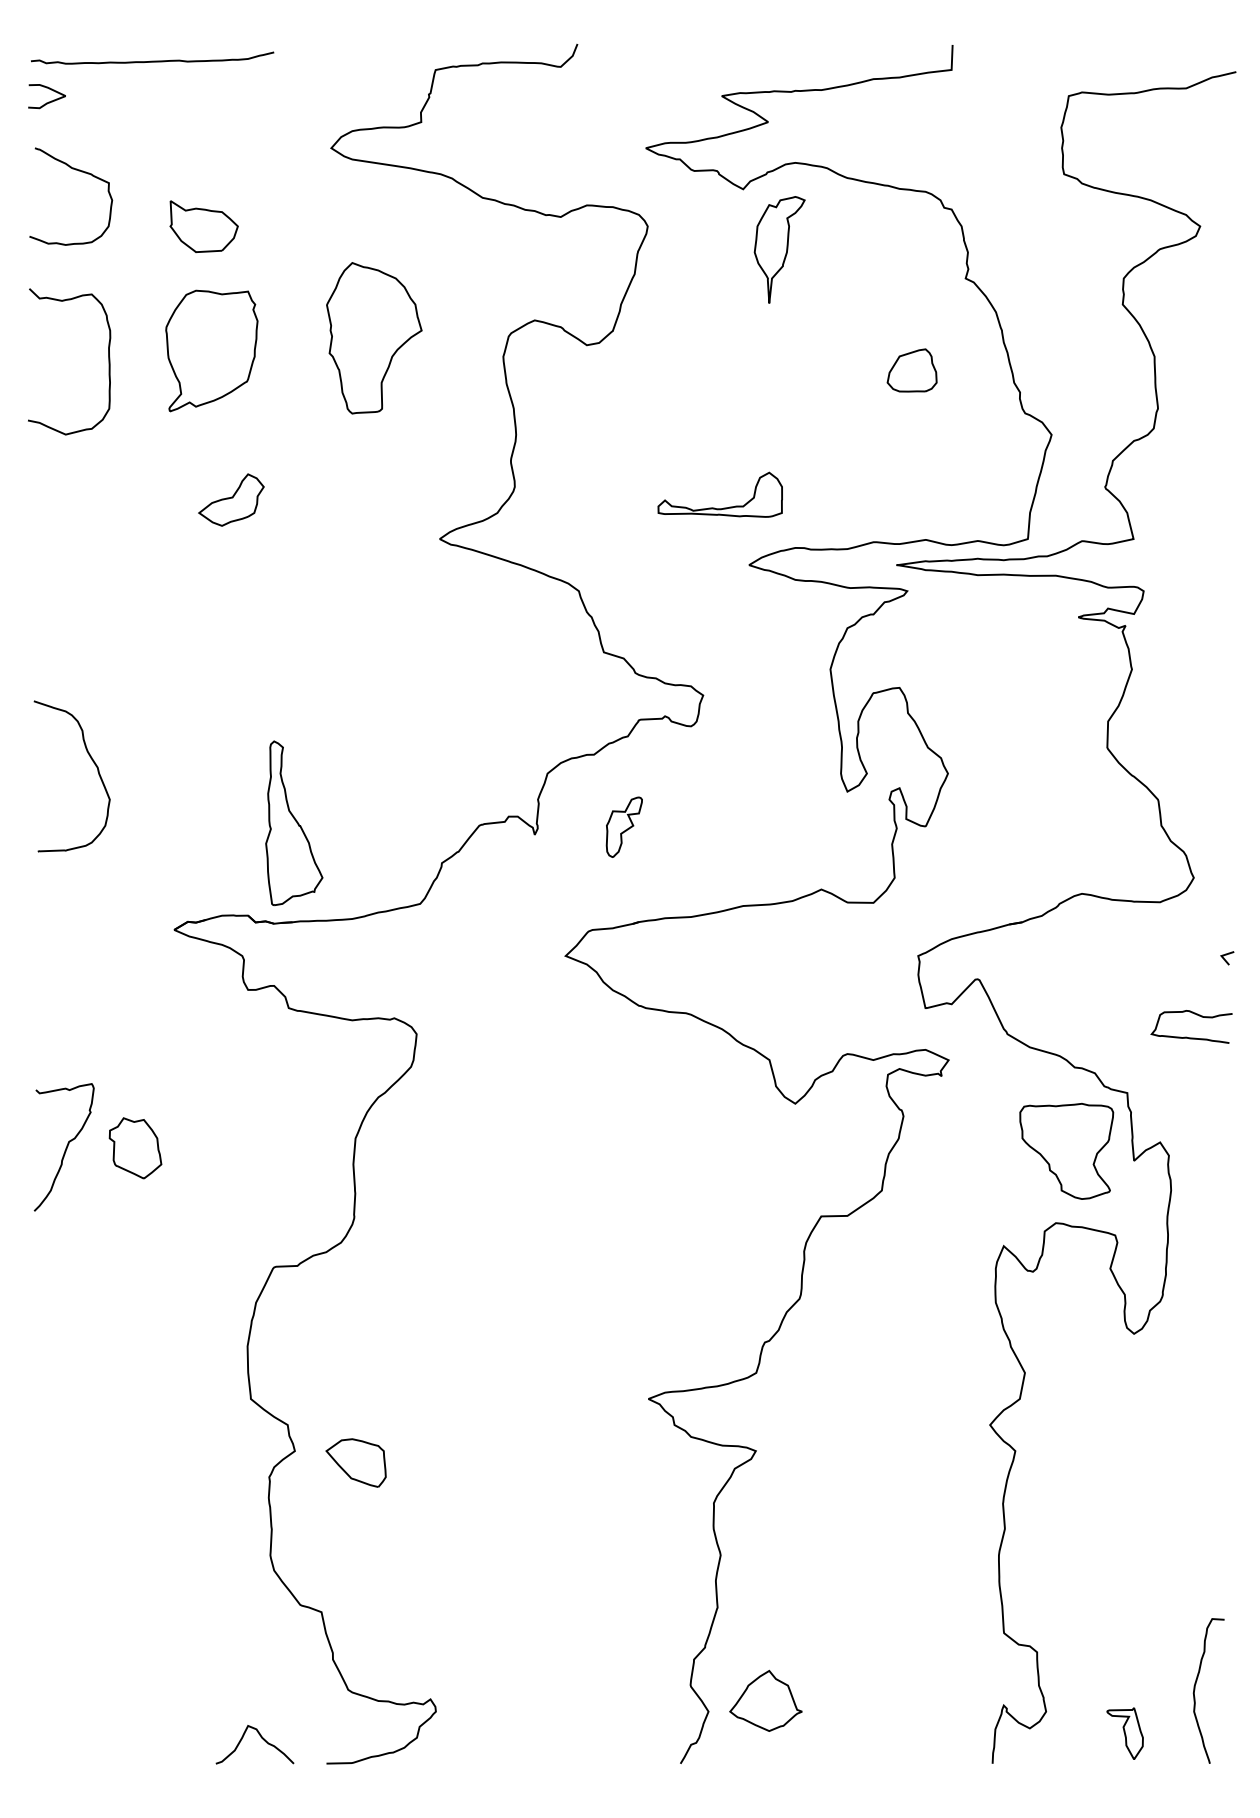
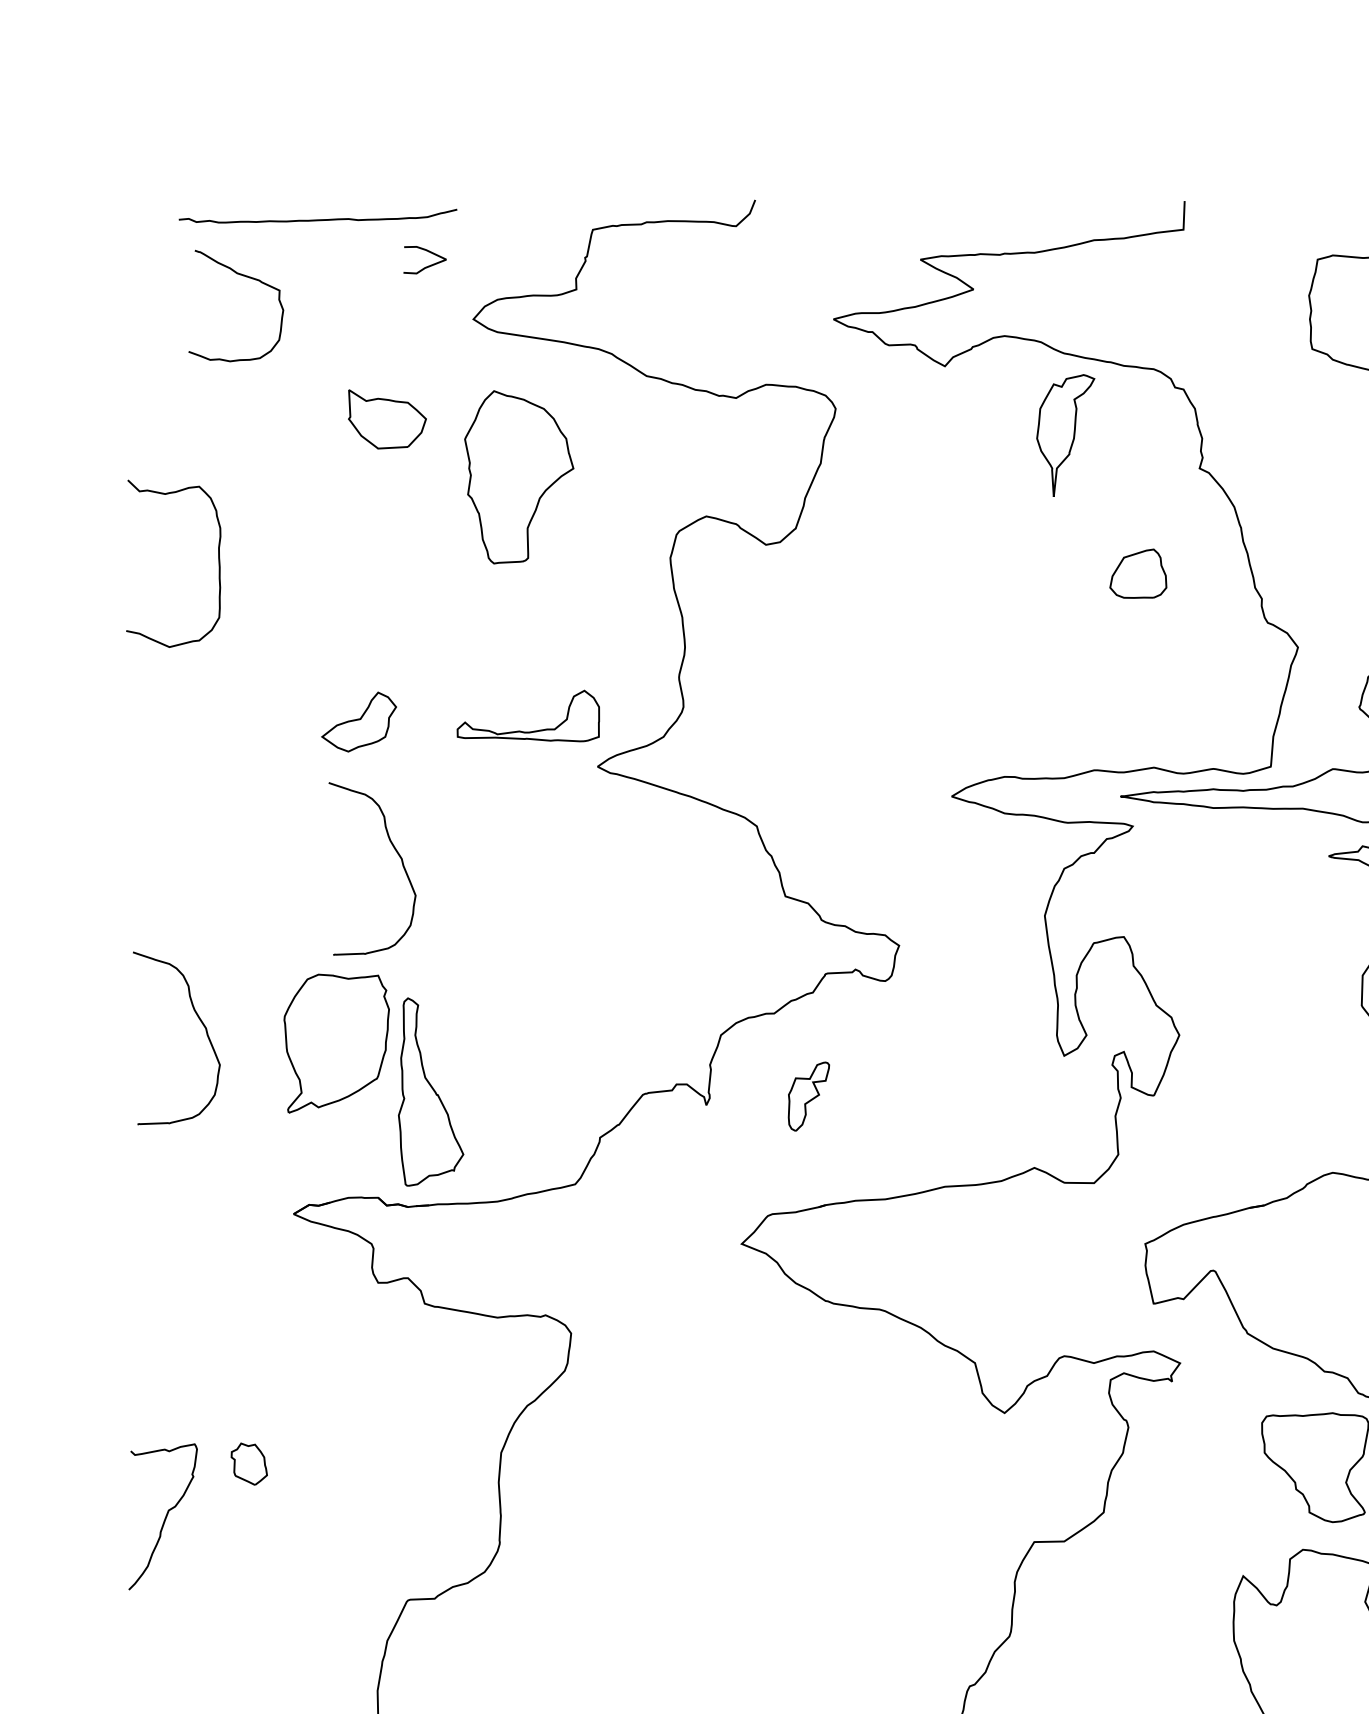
curve: (152, 60) -> (317, 218), moved
curve: (48, 101) -> (426, 265), moved
curve: (78, 171) -> (244, 277), moved
part: (203, 226) -> (386, 419), moved
part: (779, 249) -> (1065, 435), moved
part: (374, 338) -> (519, 477), moved
part: (211, 350) -> (336, 1043), moved
part: (723, 507) -> (532, 730), moved
curve: (264, 615) -> (396, 854), added
curve: (65, 1148) -> (164, 1518), moved
part: (135, 1148) -> (249, 1464), size x0.6

